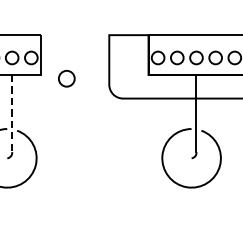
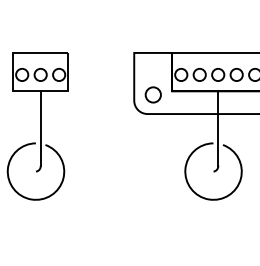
circle: (65, 78) -> (152, 94), moved
line: (11, 113) -> (40, 128), dashed -> solid

